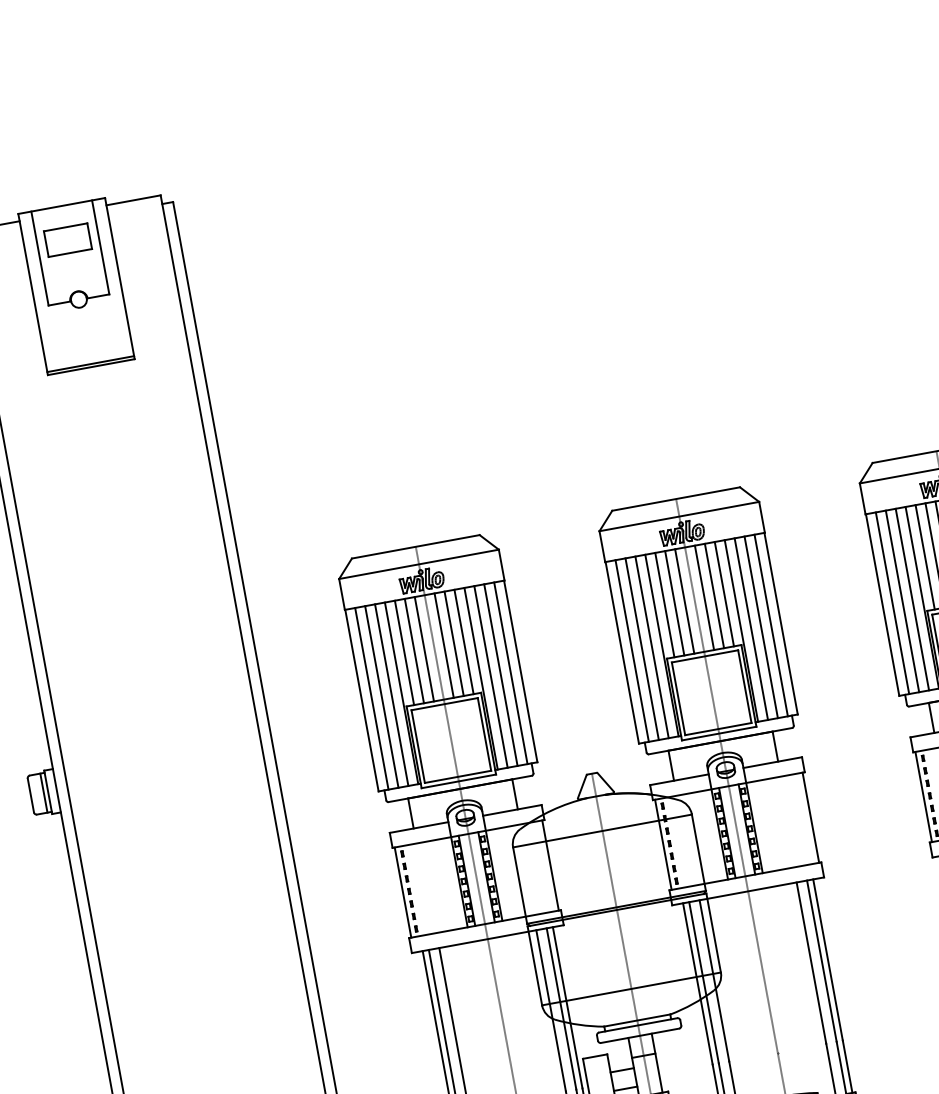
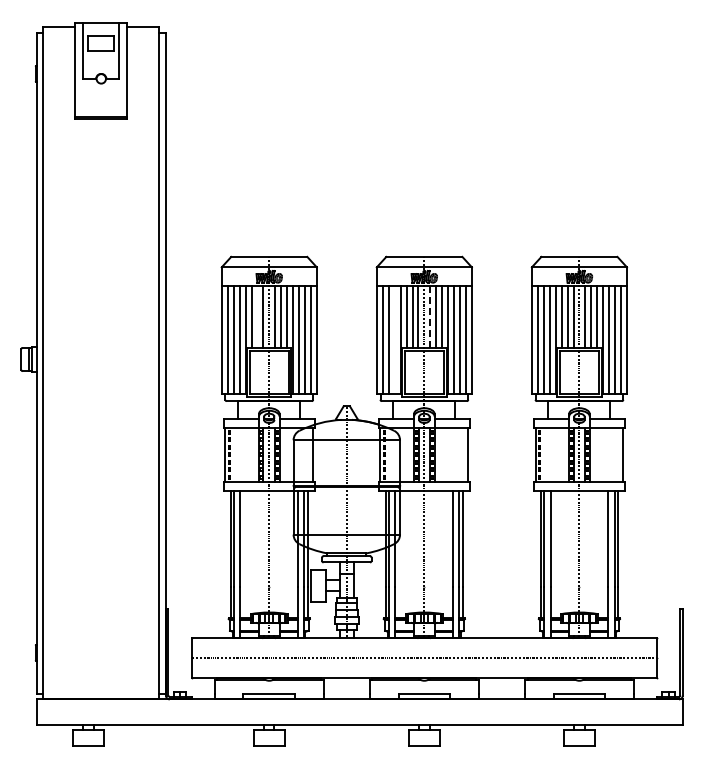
line: (704, 597) -> (430, 316), solid -> dashed
line: (651, 646) -> (394, 339), removed
line: (414, 650) -> (257, 316), removed

